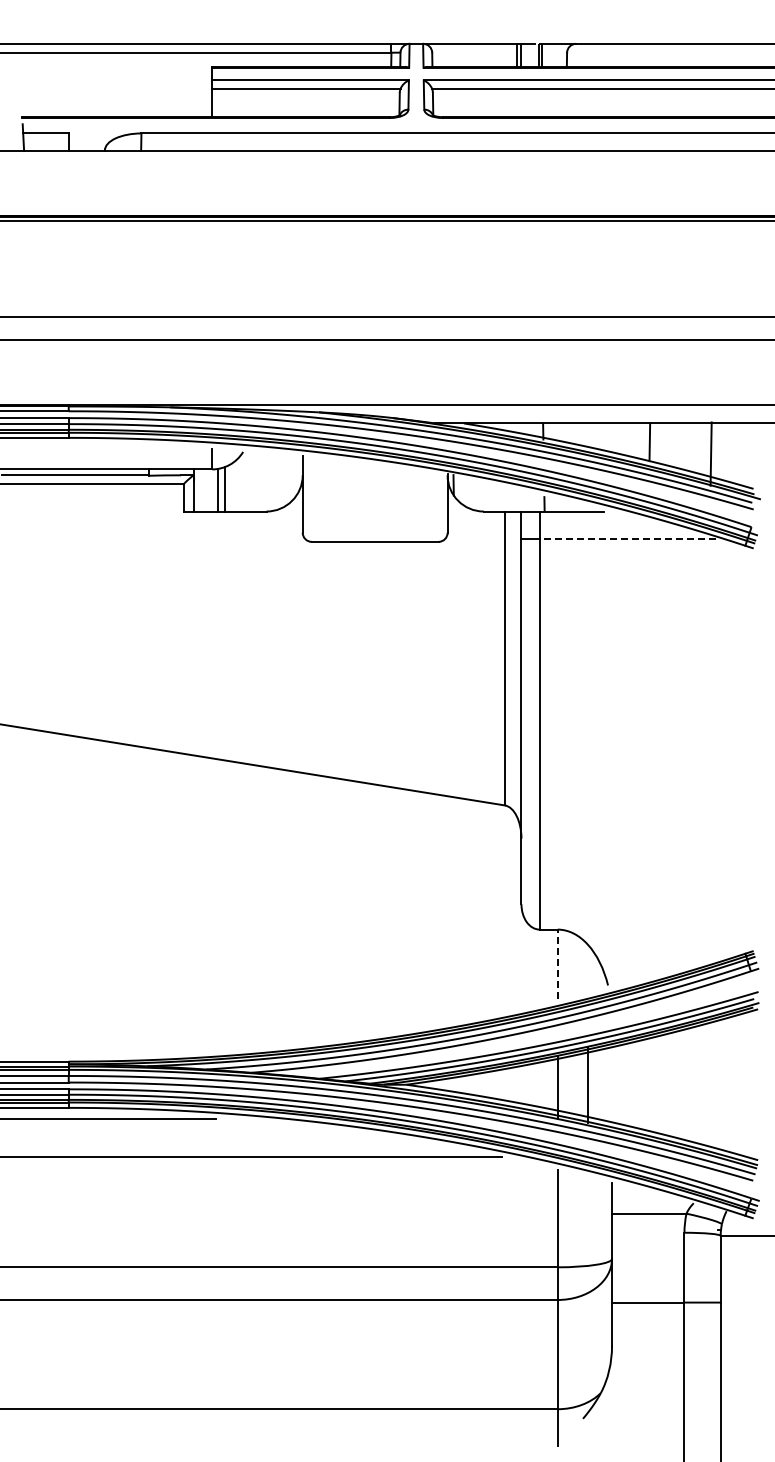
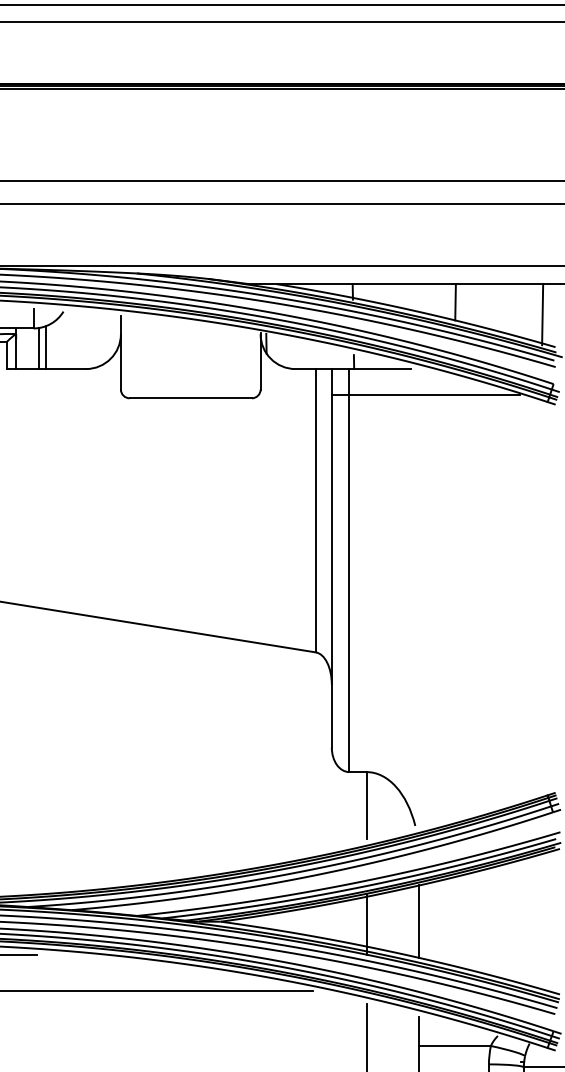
line: (710, 453) -> (542, 314), moved
line: (627, 538) -> (434, 395), dashed -> solid
line: (557, 964) -> (366, 805), dashed -> solid
line: (588, 1084) -> (419, 921), moved

